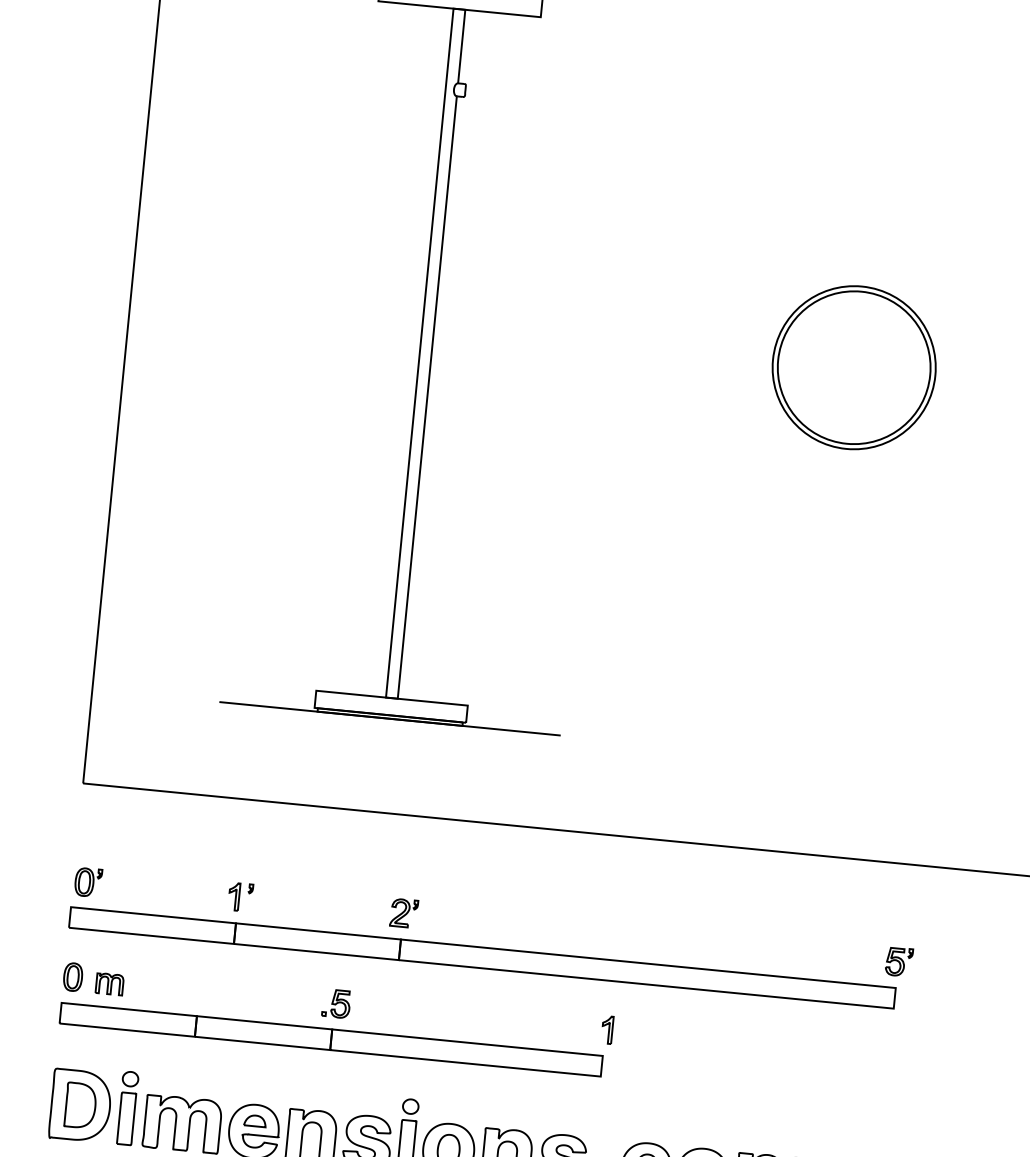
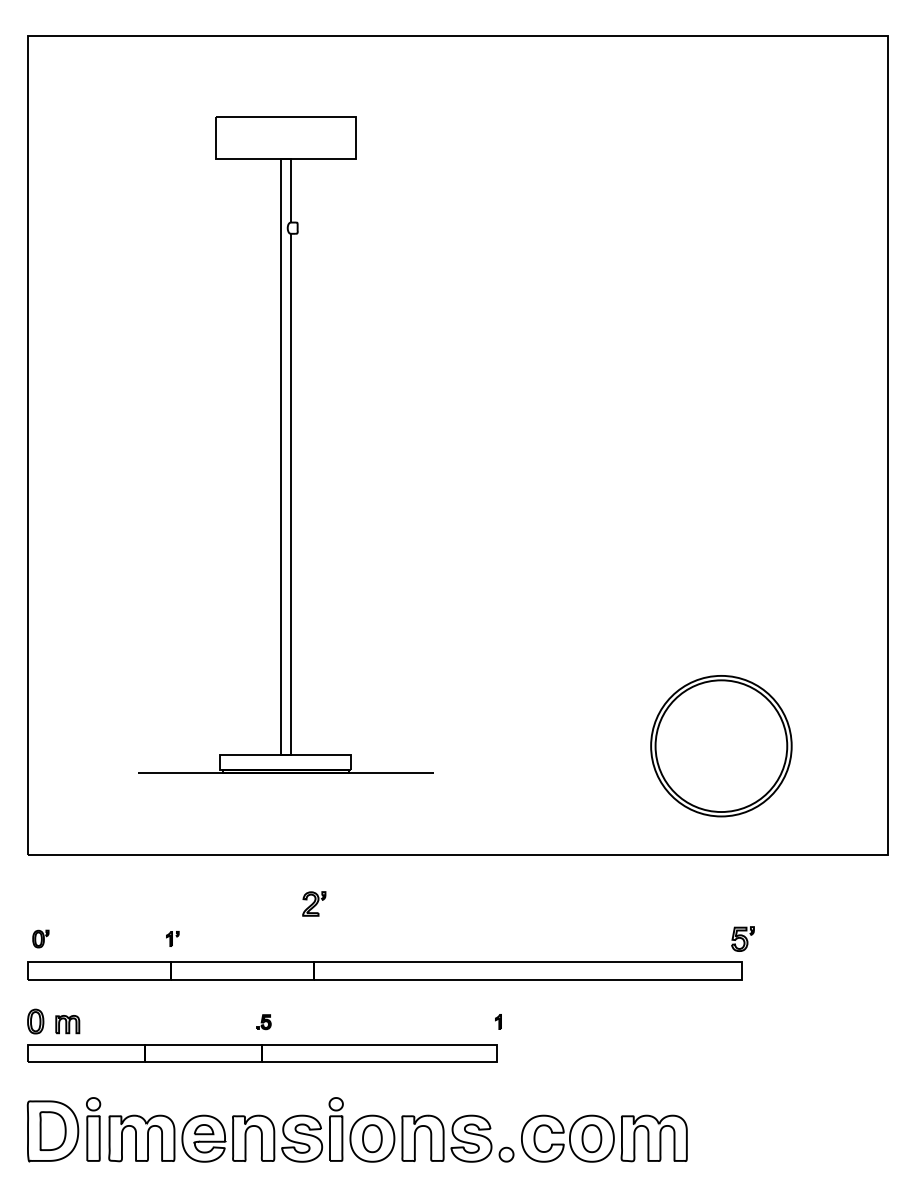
part: (854, 368) -> (721, 746), moved
part: (88, 881) -> (40, 938), size x0.7
part: (240, 896) -> (172, 938), size x0.6
part: (404, 912) -> (314, 903), moved
part: (336, 1002) -> (263, 1021), size x0.6
part: (607, 1029) -> (498, 1021), size x0.6

